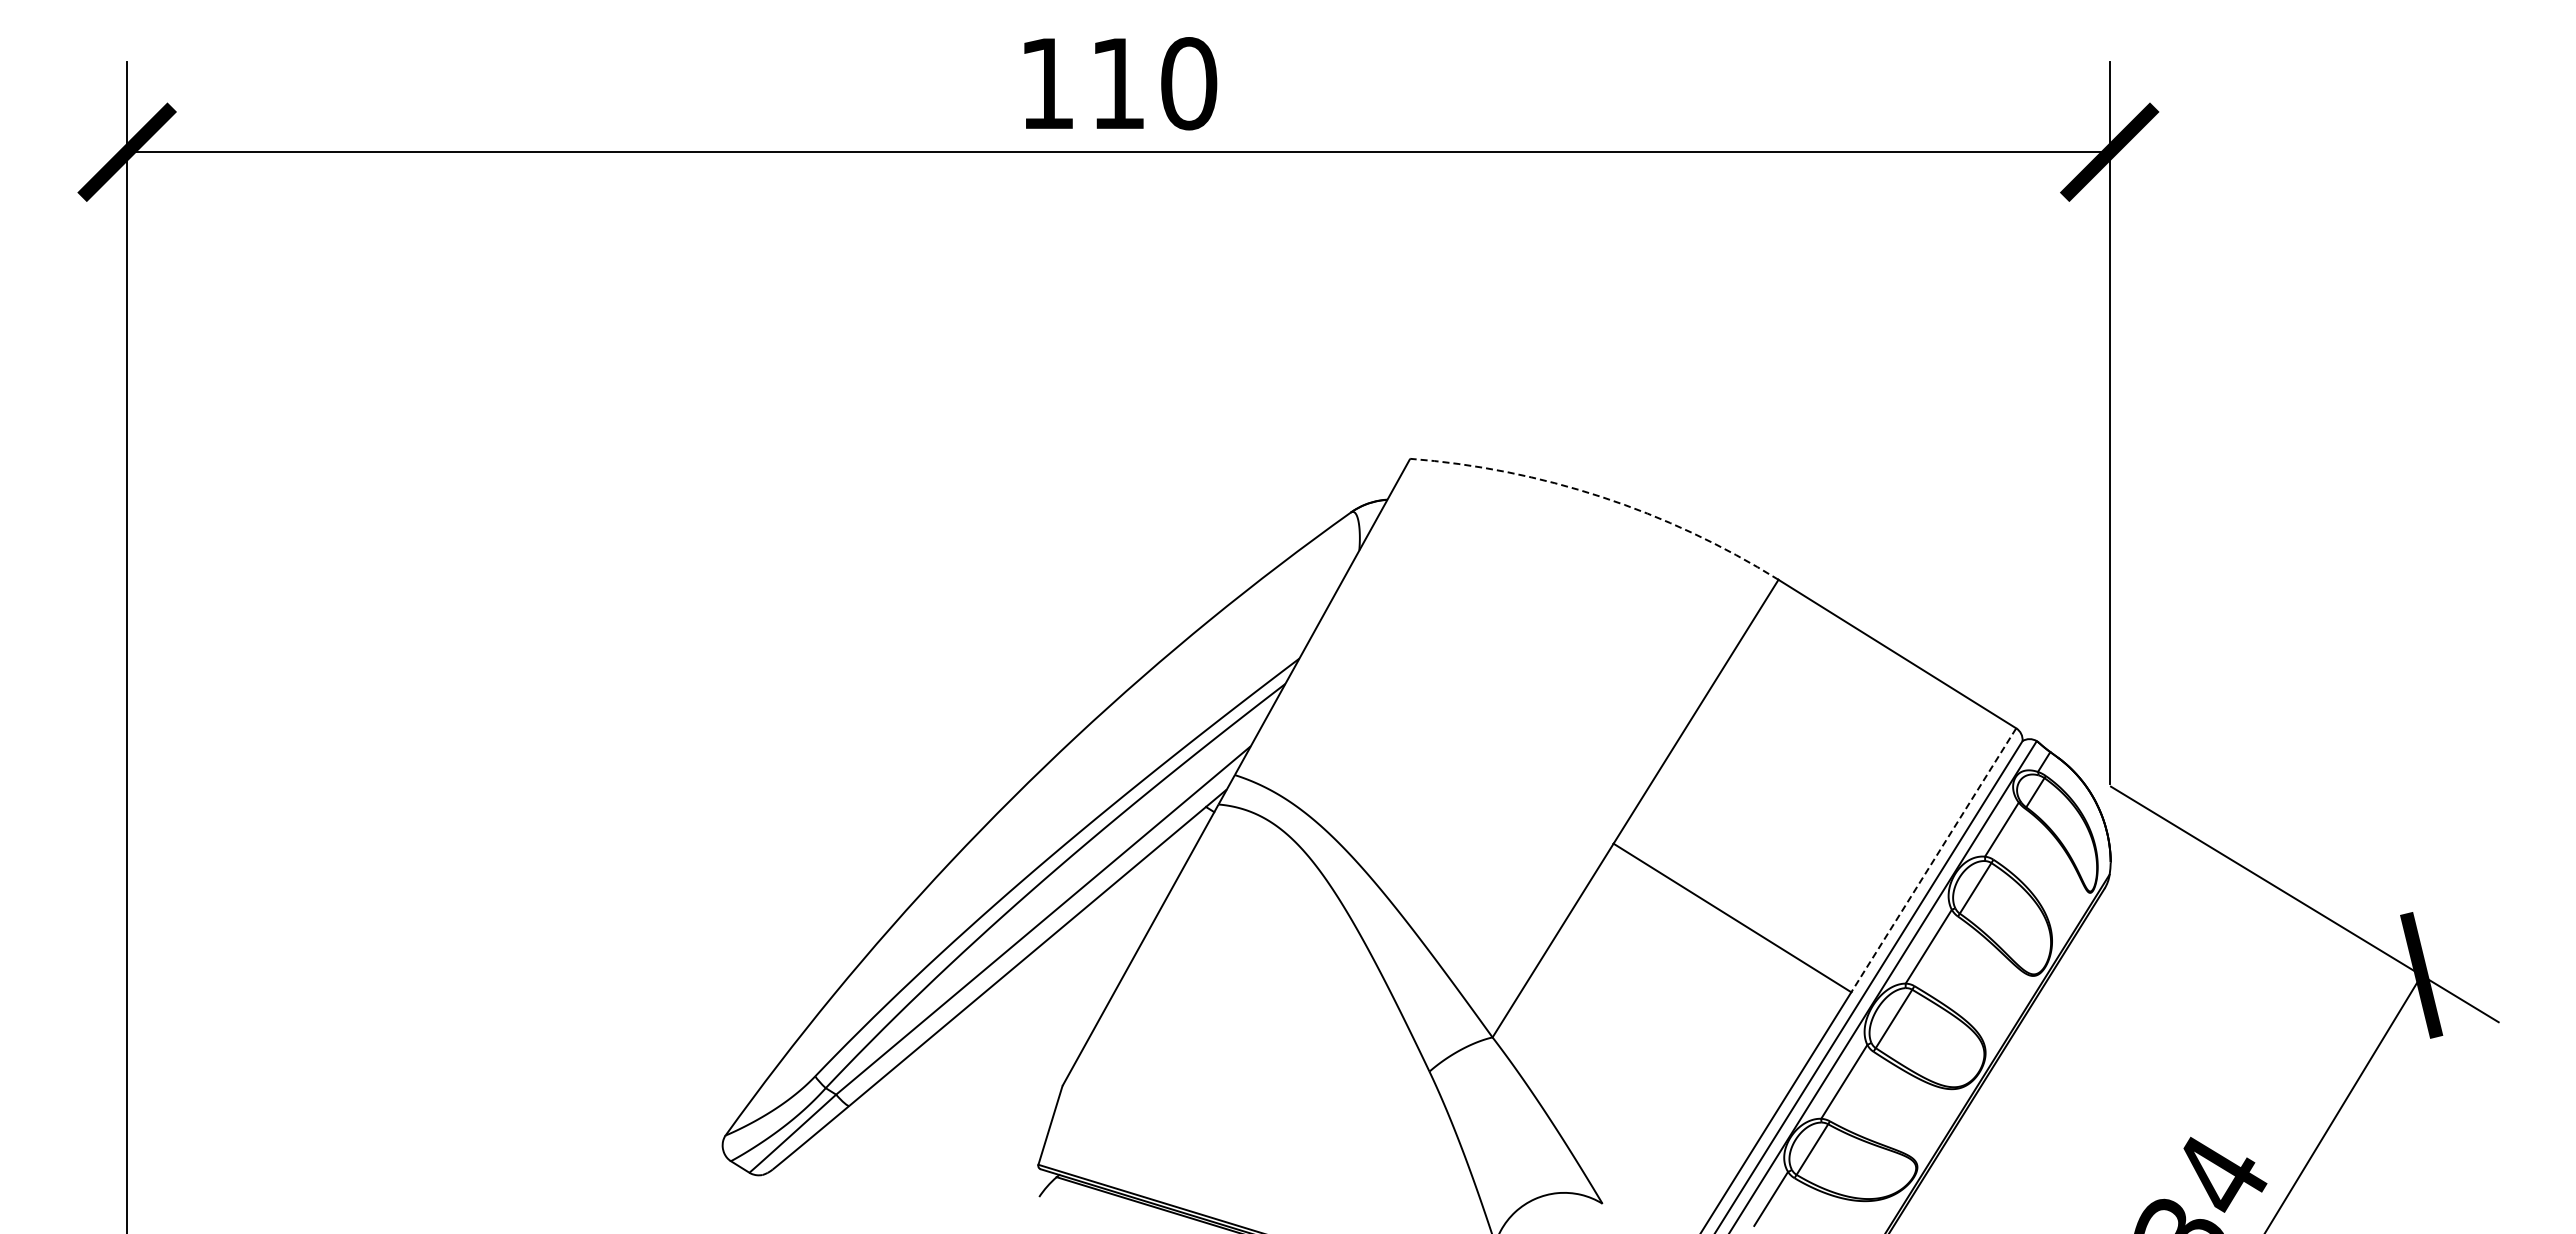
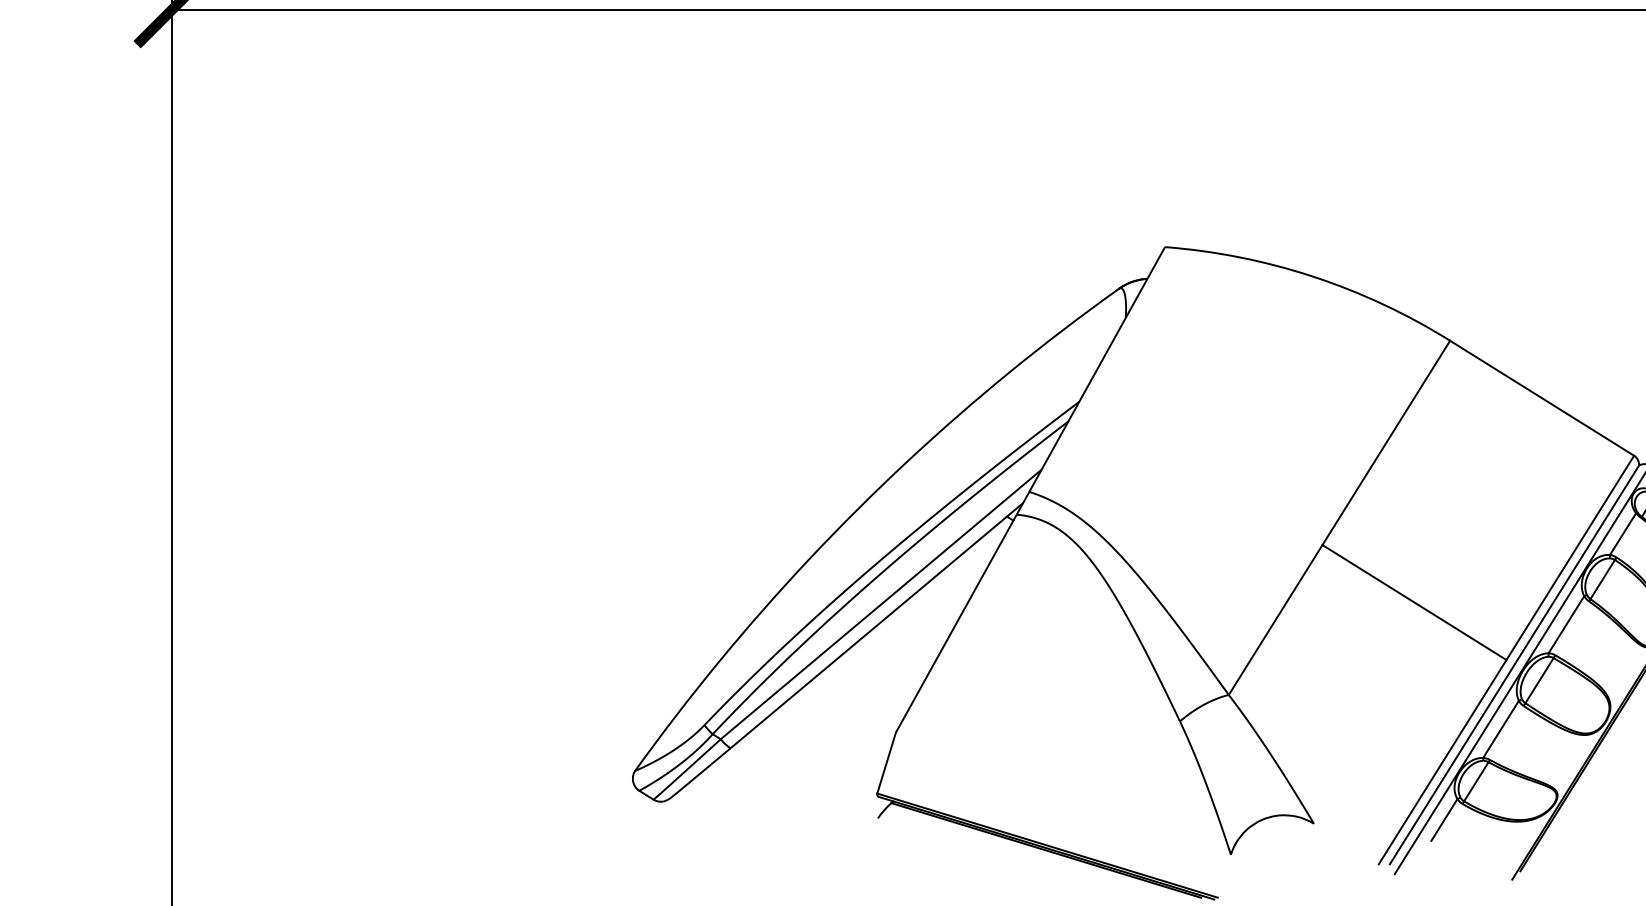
arc: (1601, 497) -> (1313, 277), dashed -> solid
line: (1933, 860) -> (1570, 558), dashed -> solid

